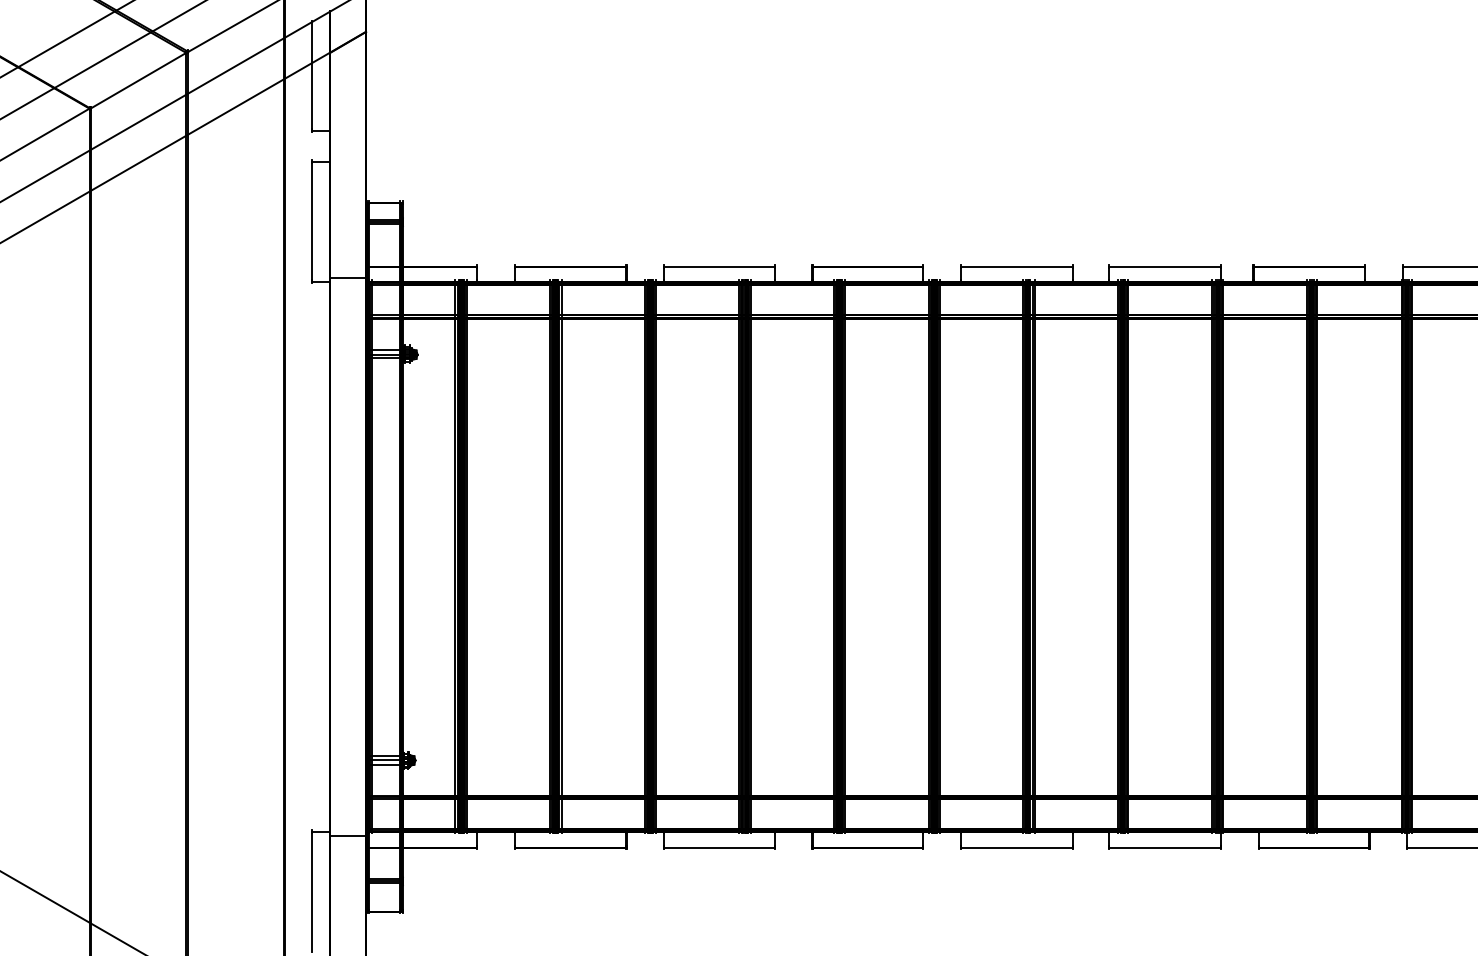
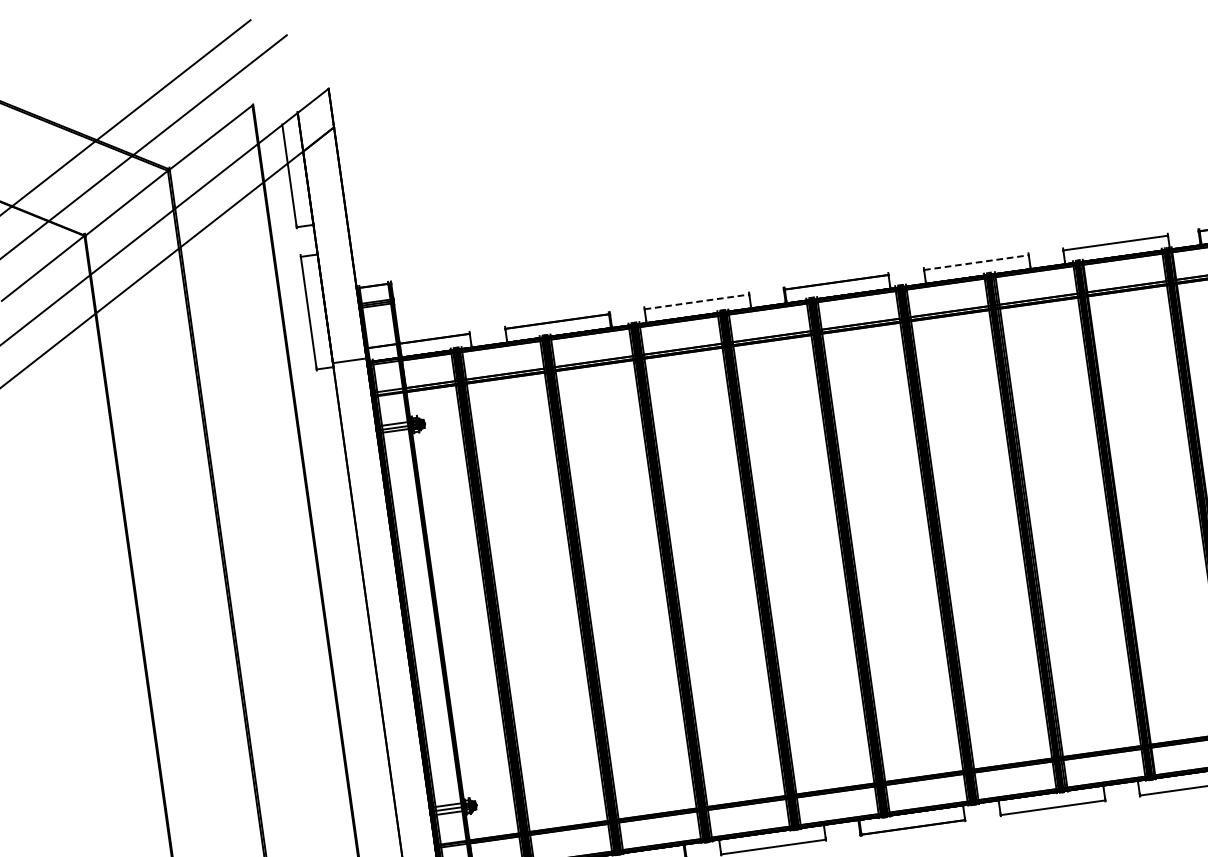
line: (719, 267) -> (697, 301), solid -> dashed
line: (1016, 267) -> (976, 262), solid -> dashed

